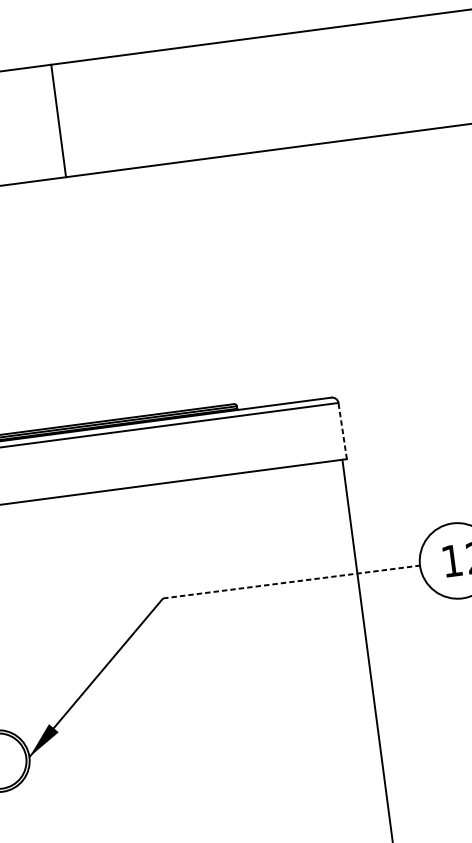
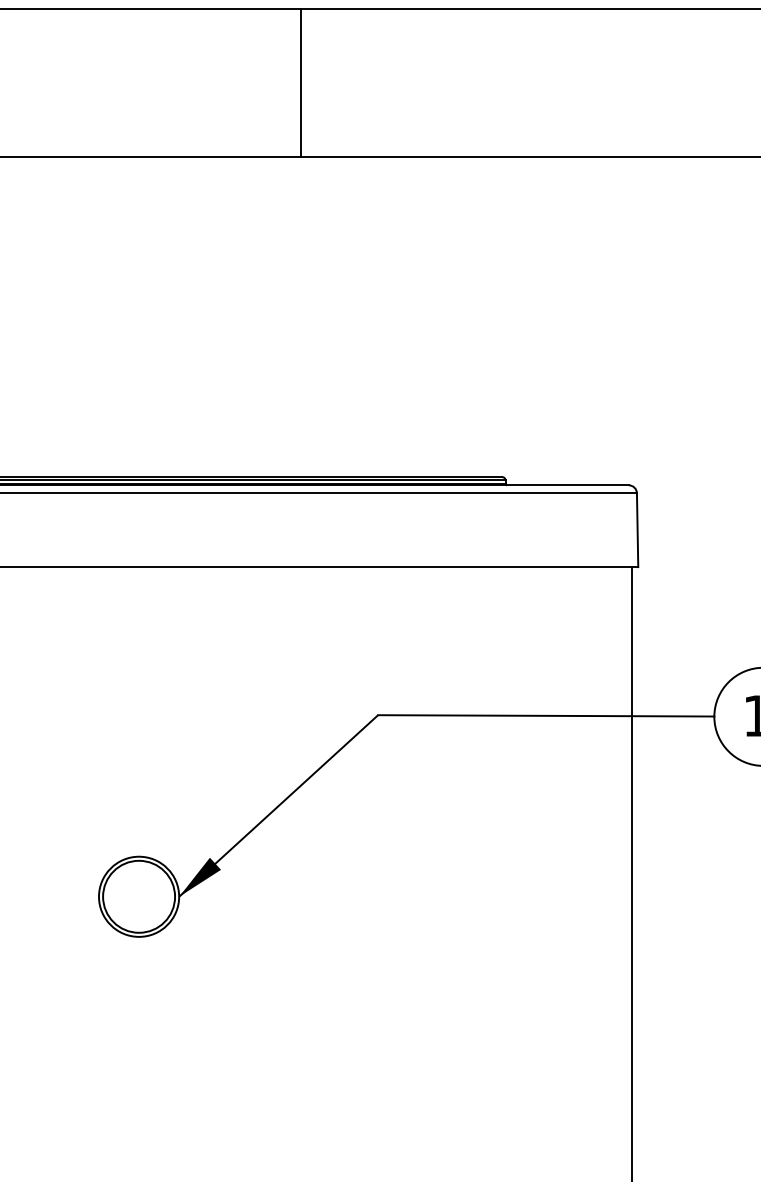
line: (58, 120) -> (300, 82), moved
line: (342, 431) -> (637, 530), dashed -> solid
line: (291, 581) -> (546, 715), dashed -> solid

